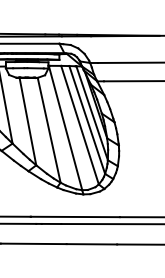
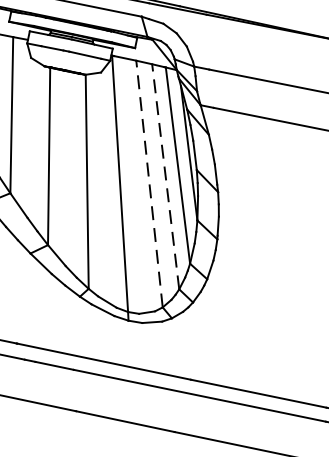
line: (87, 120) -> (166, 177), solid -> dashed
line: (79, 124) -> (148, 182), solid -> dashed

